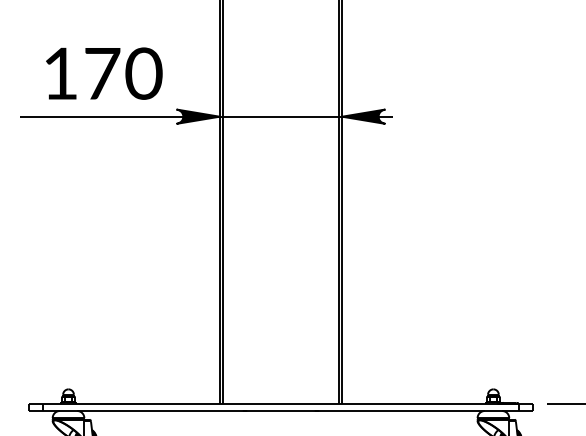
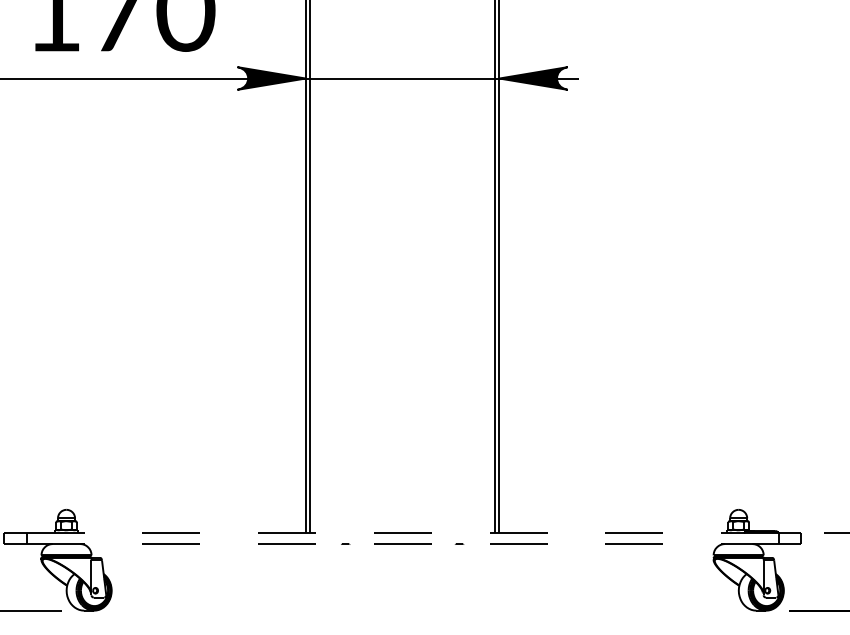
line: (280, 403) -> (401, 532), solid -> dashed
line: (280, 410) -> (401, 543), solid -> dashed

